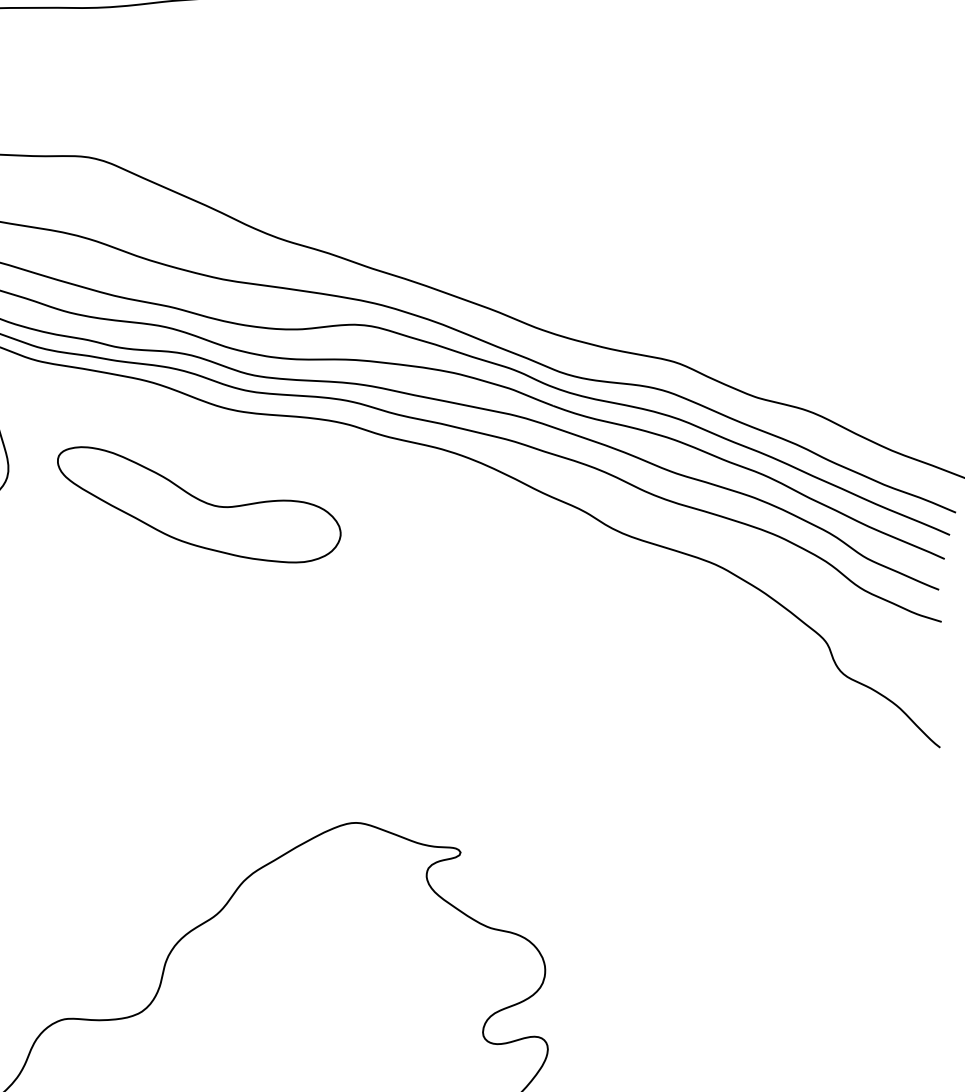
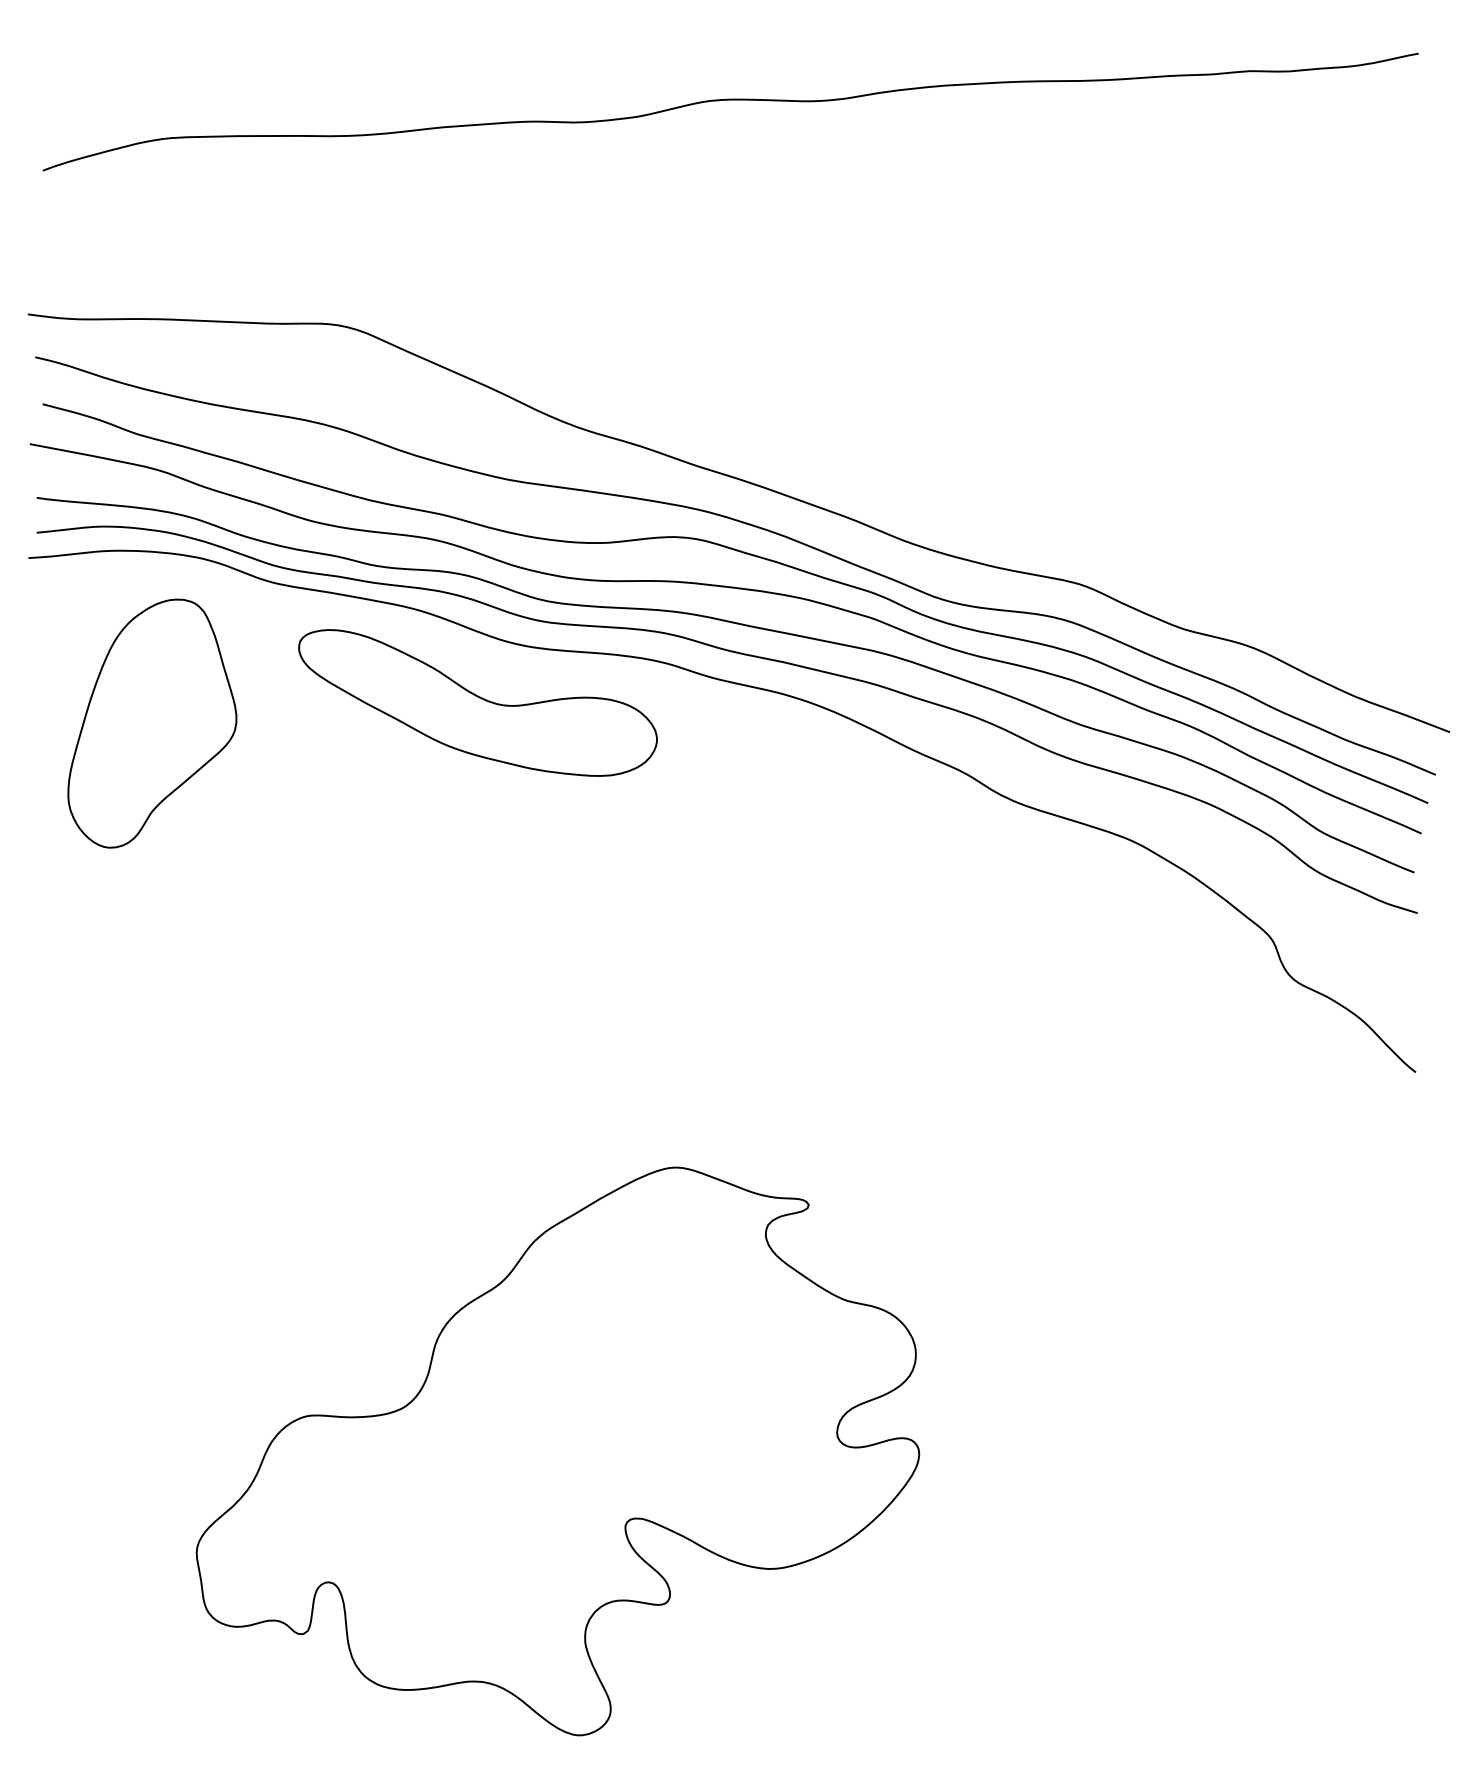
part: (198, 504) -> (477, 702), moved

